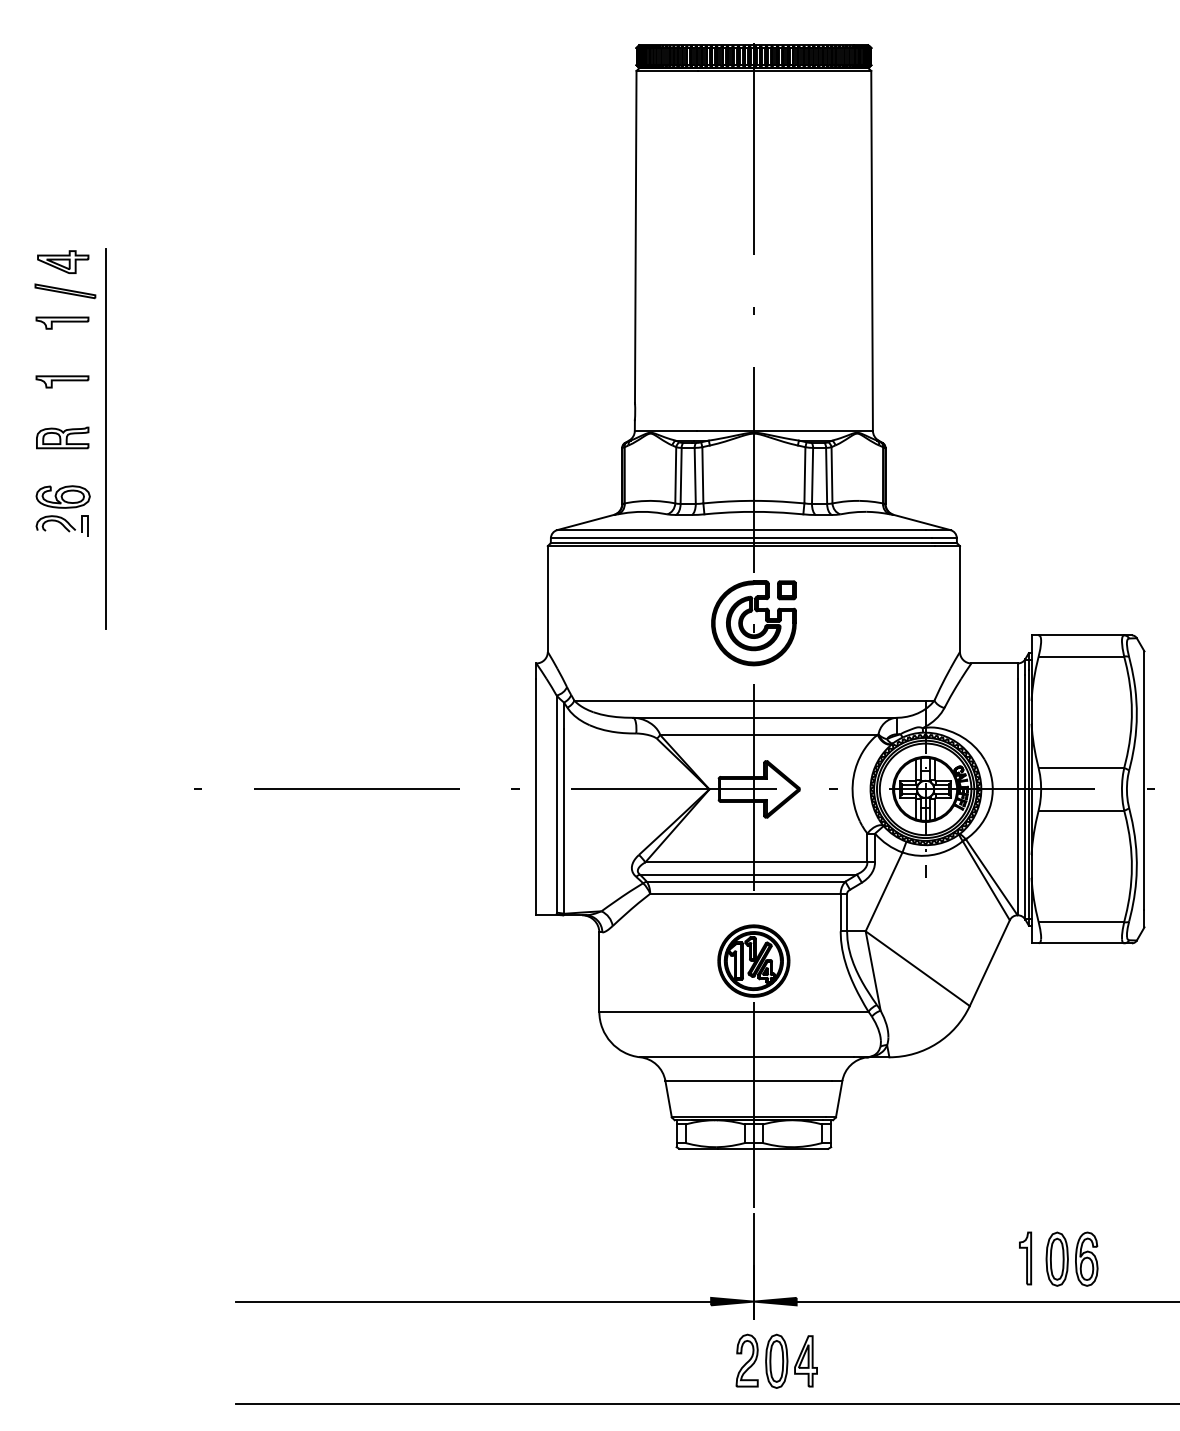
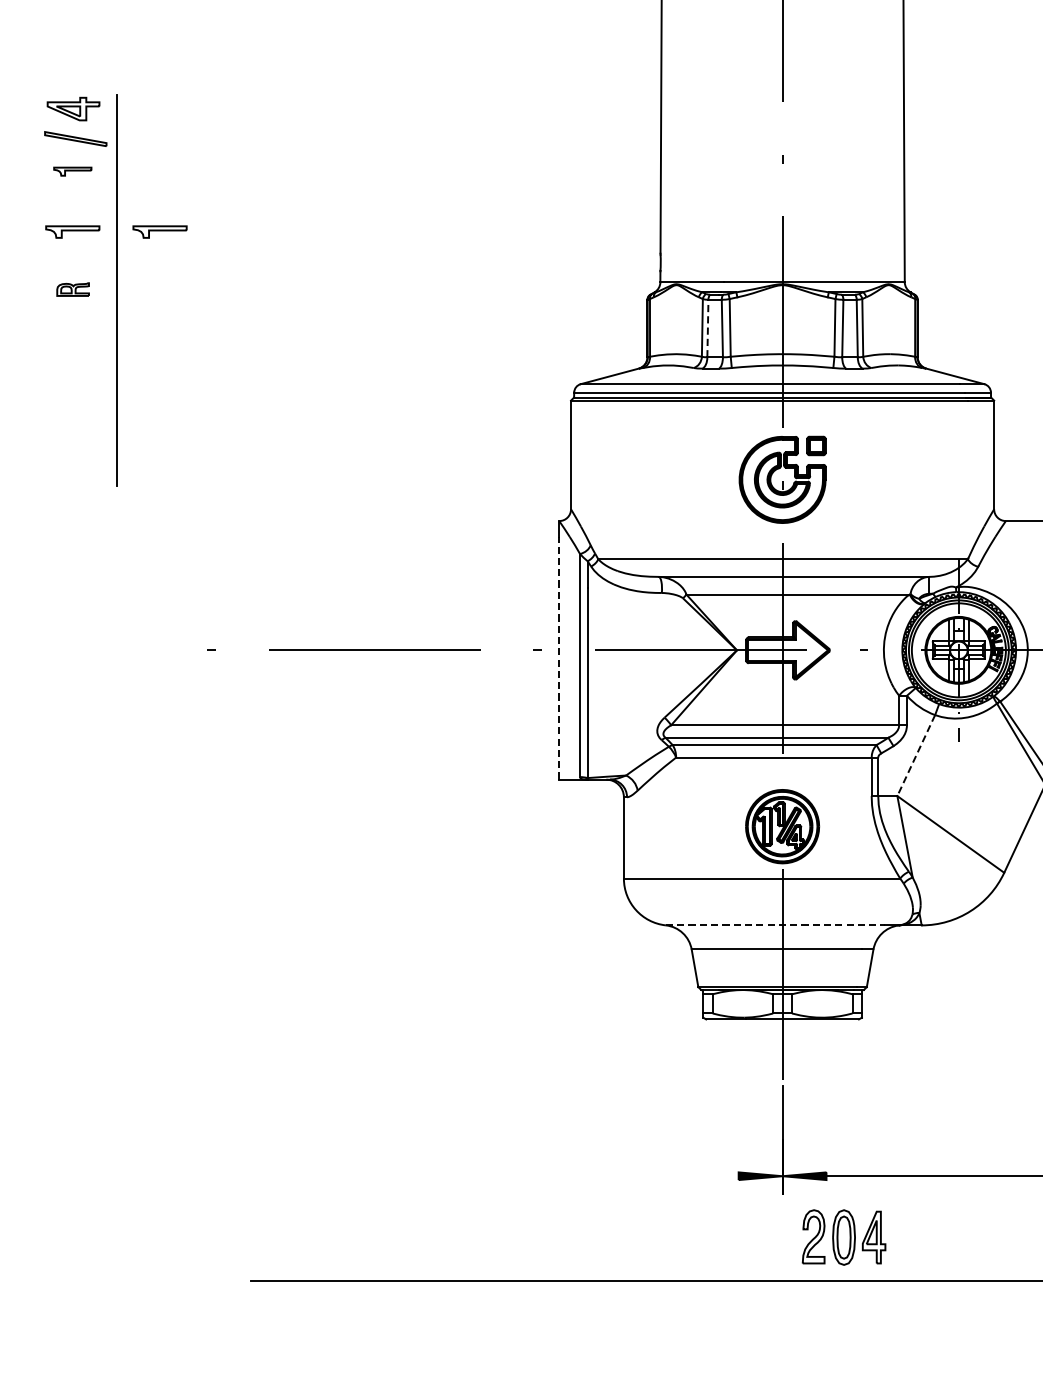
part: (62, 322) -> (72, 171), size x0.7
part: (147, 381) -> (160, 231), added
part: (62, 437) -> (72, 289), size x0.6
line: (681, 475) -> (708, 328), solid -> dashed
part: (62, 510) -> (72, 364), removed
line: (535, 796) -> (558, 657), solid -> dashed
line: (884, 891) -> (916, 755), solid -> dashed
line: (746, 1057) -> (774, 925), solid -> dashed
line: (473, 1301) -> (494, 1176), removed
part: (776, 1360) -> (843, 1236), moved

